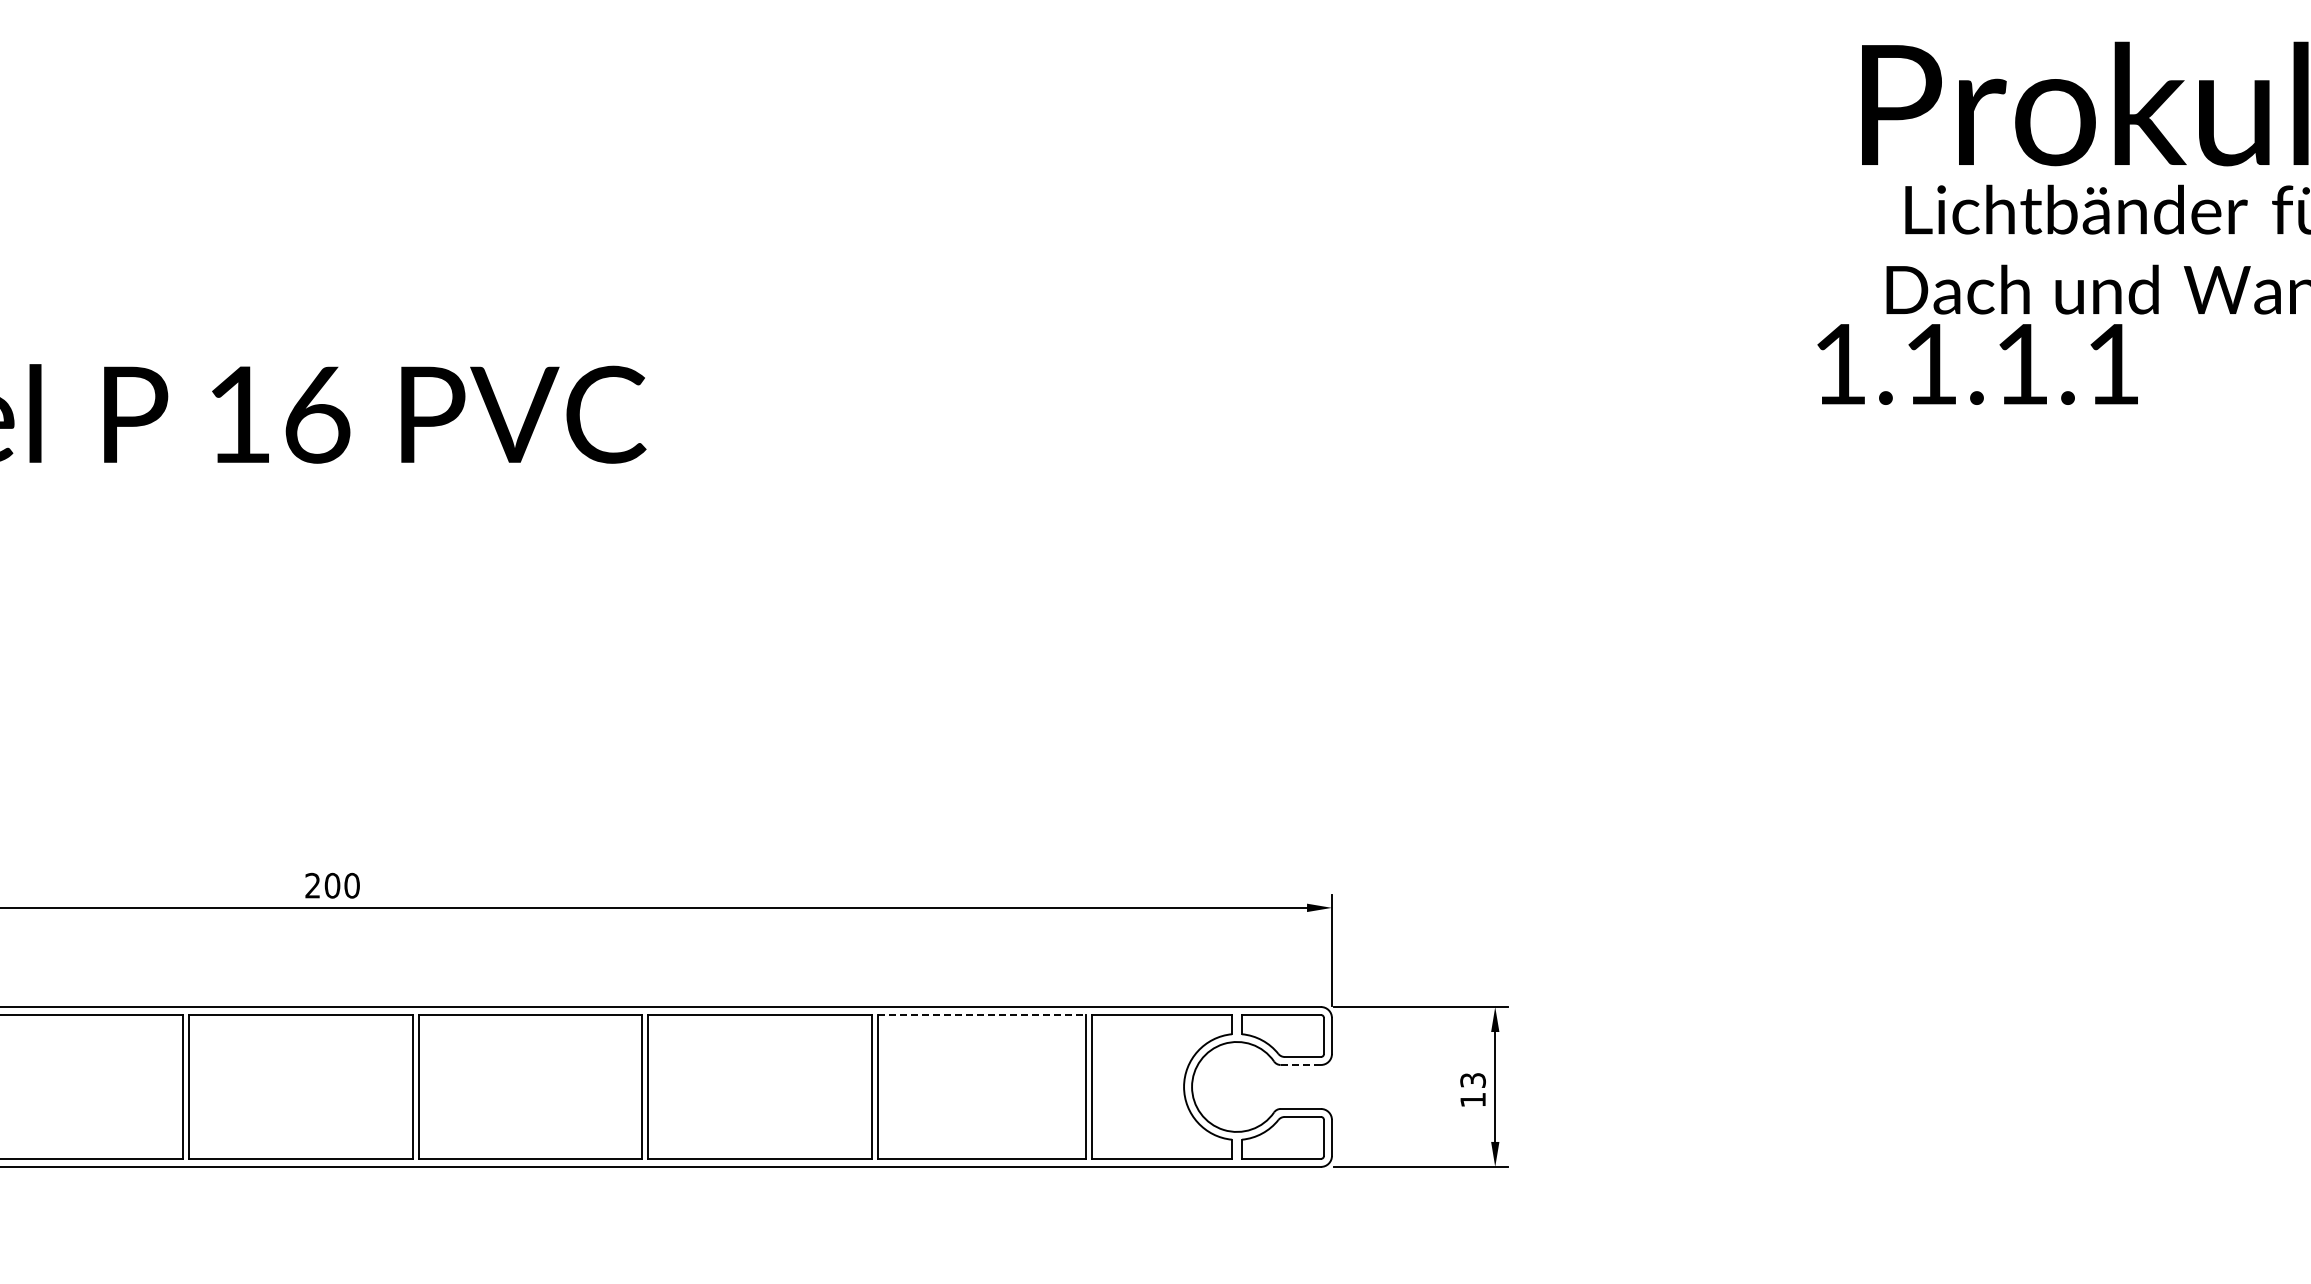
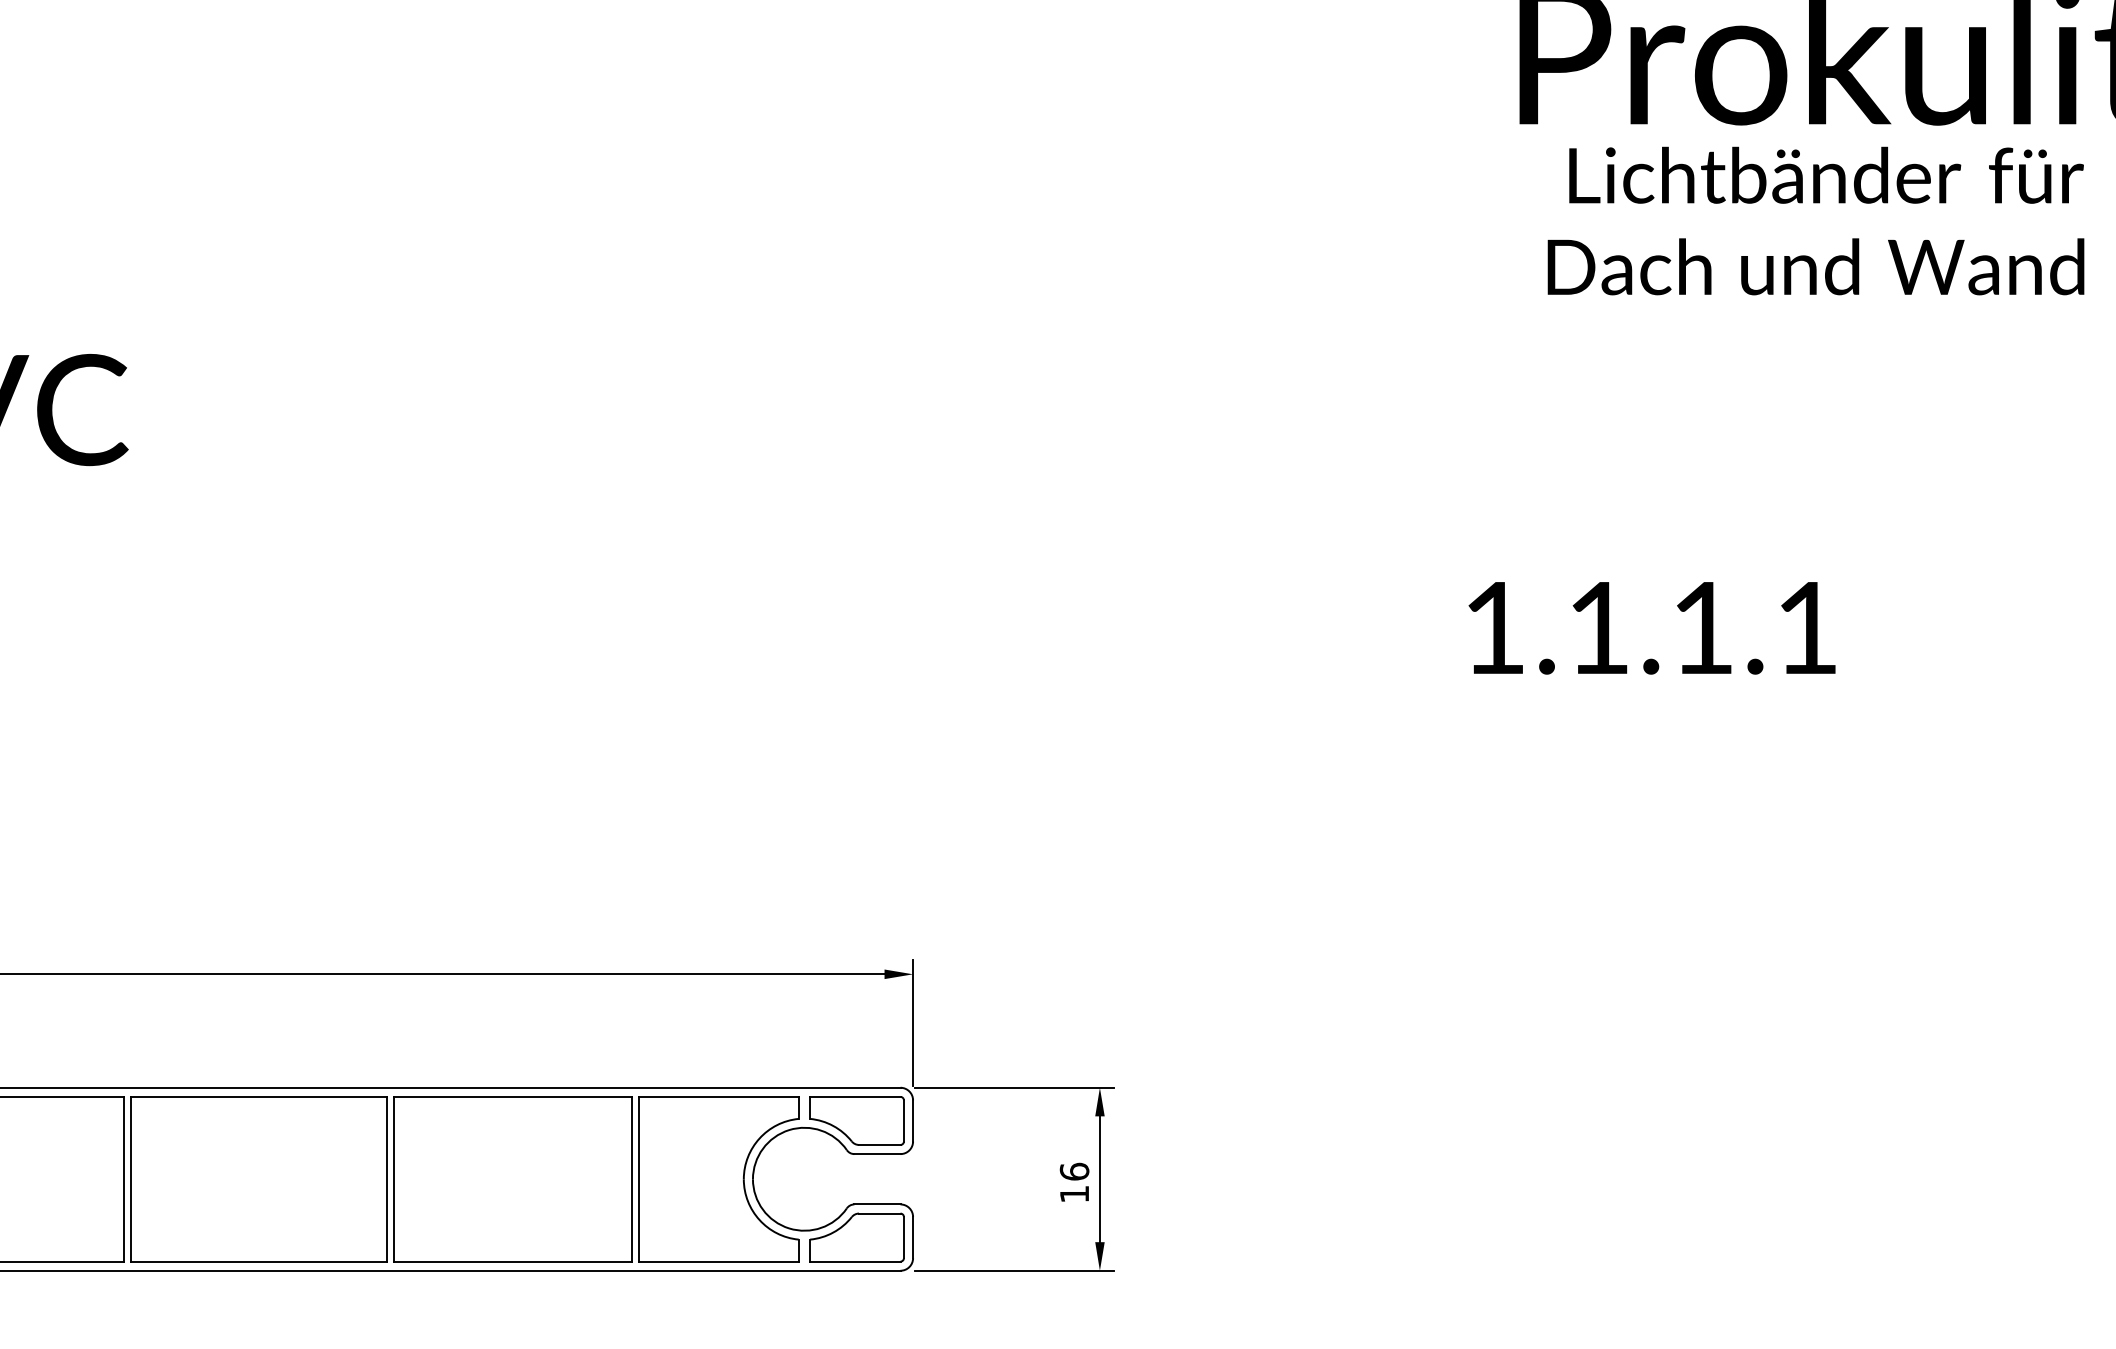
text: (1977, 364) -> (1651, 628), moved
line: (982, 1015) -> (513, 1097), dashed -> solid
line: (1300, 1064) -> (877, 1153), dashed -> solid
text: (1472, 1080) -> (1073, 1171), 13 -> 16

